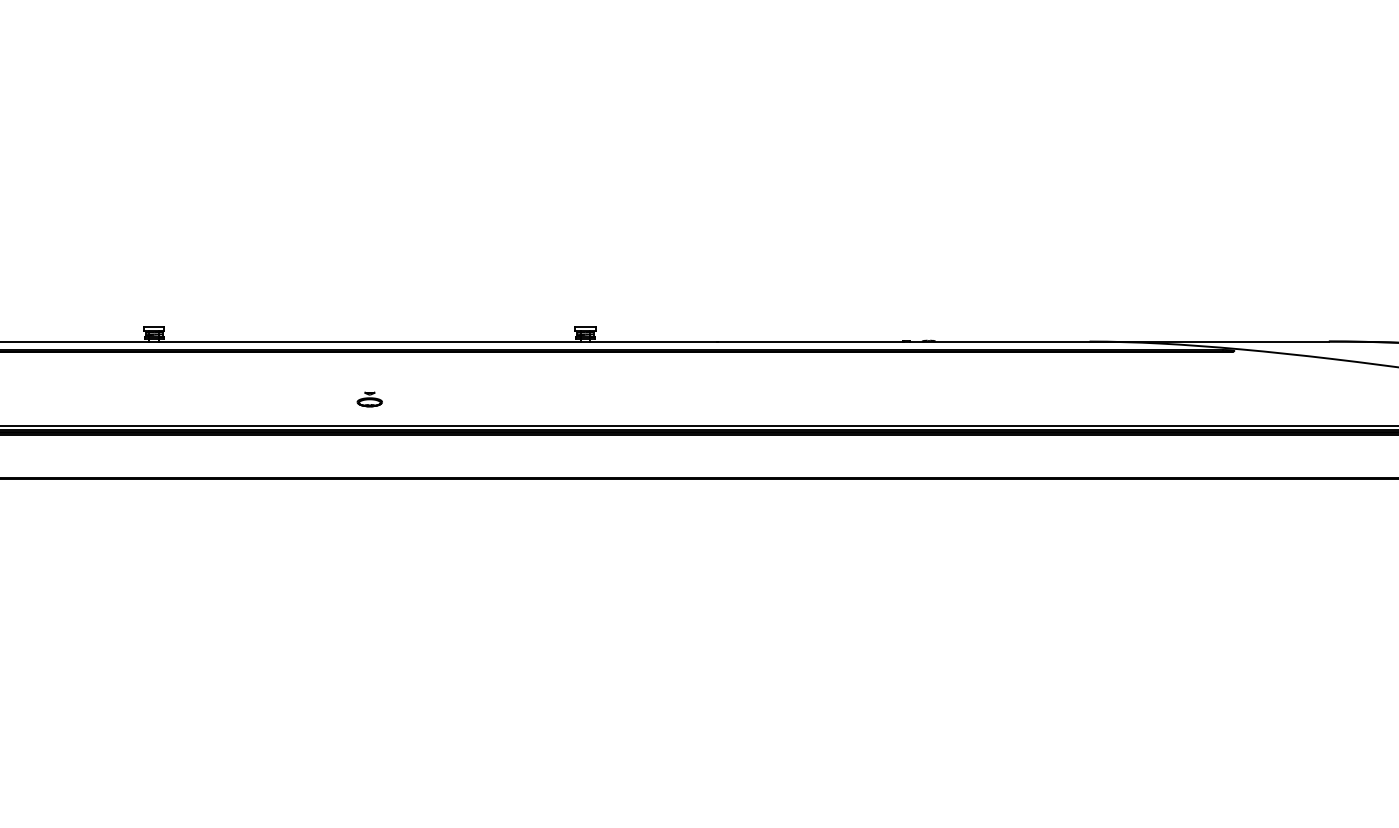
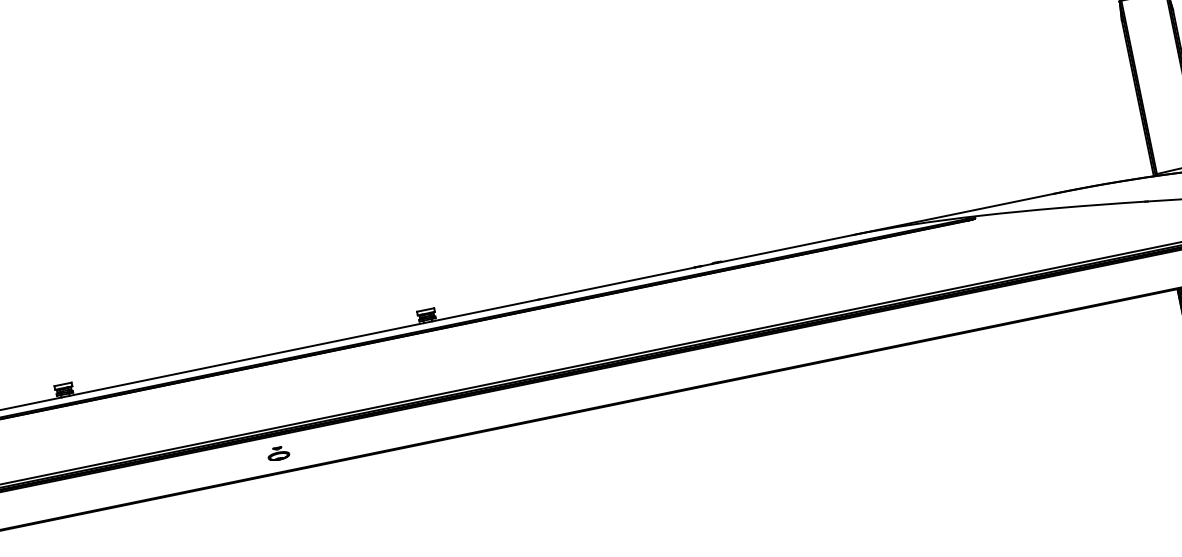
part: (369, 399) -> (278, 453), moved

